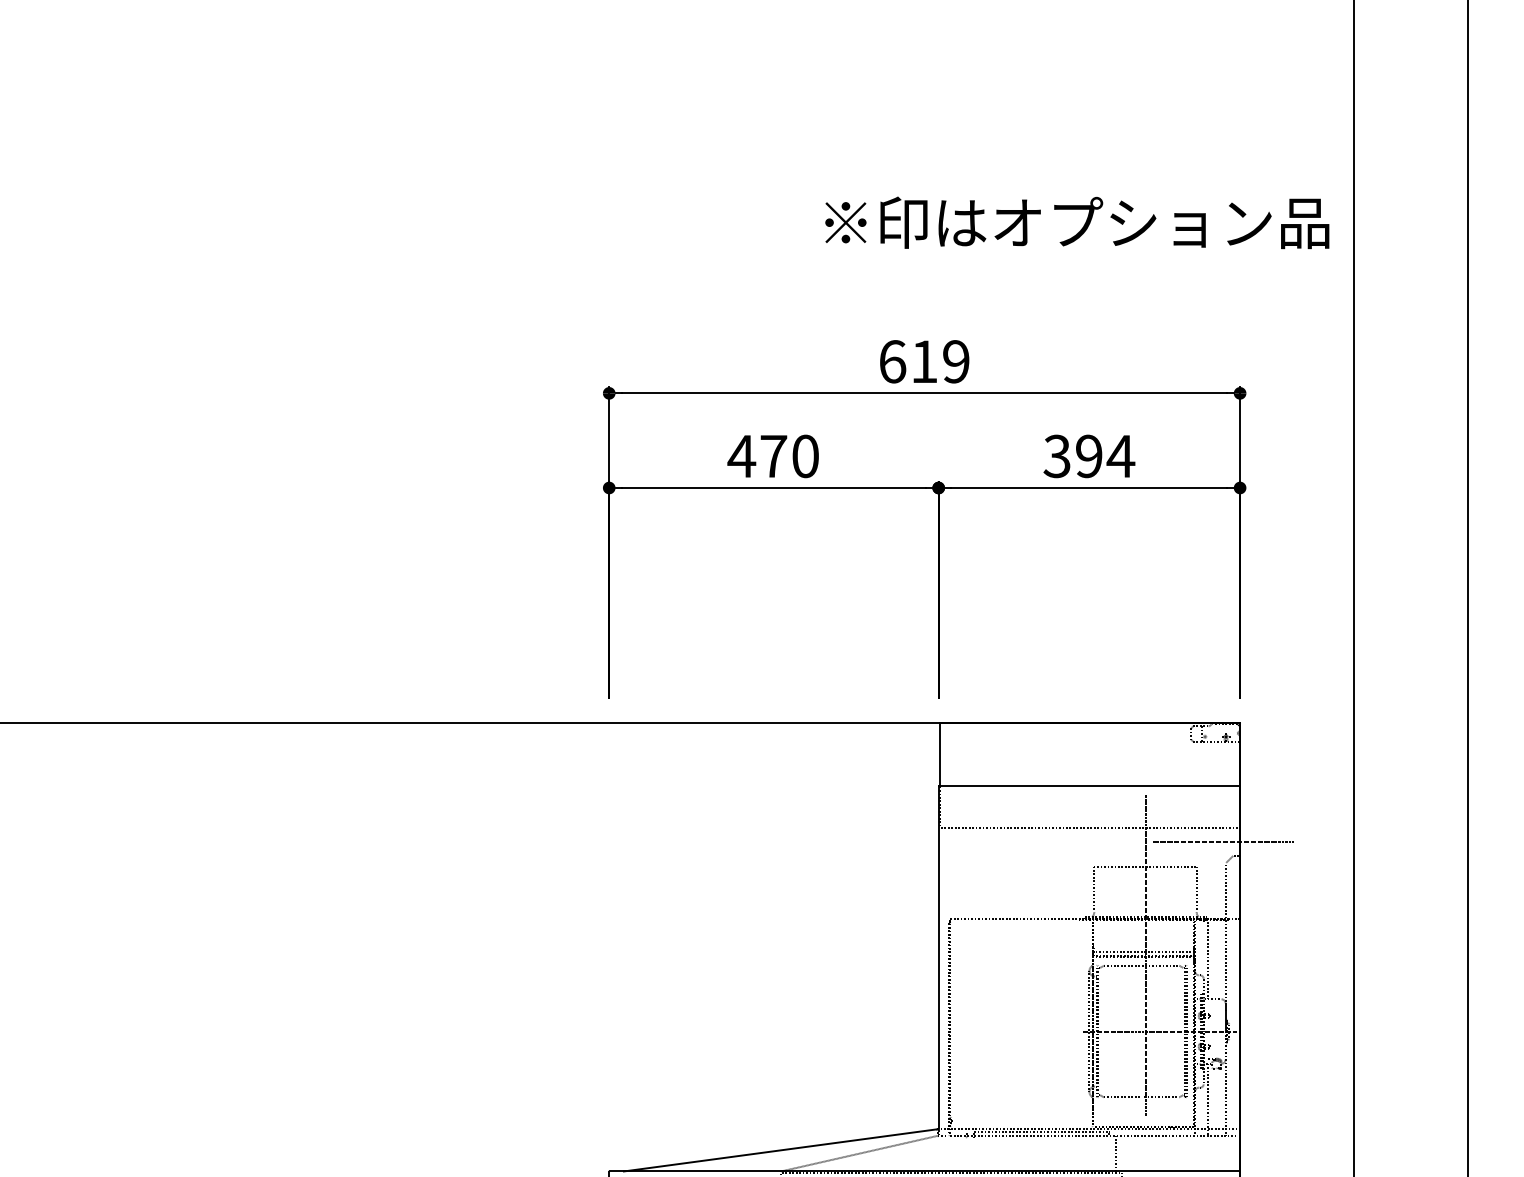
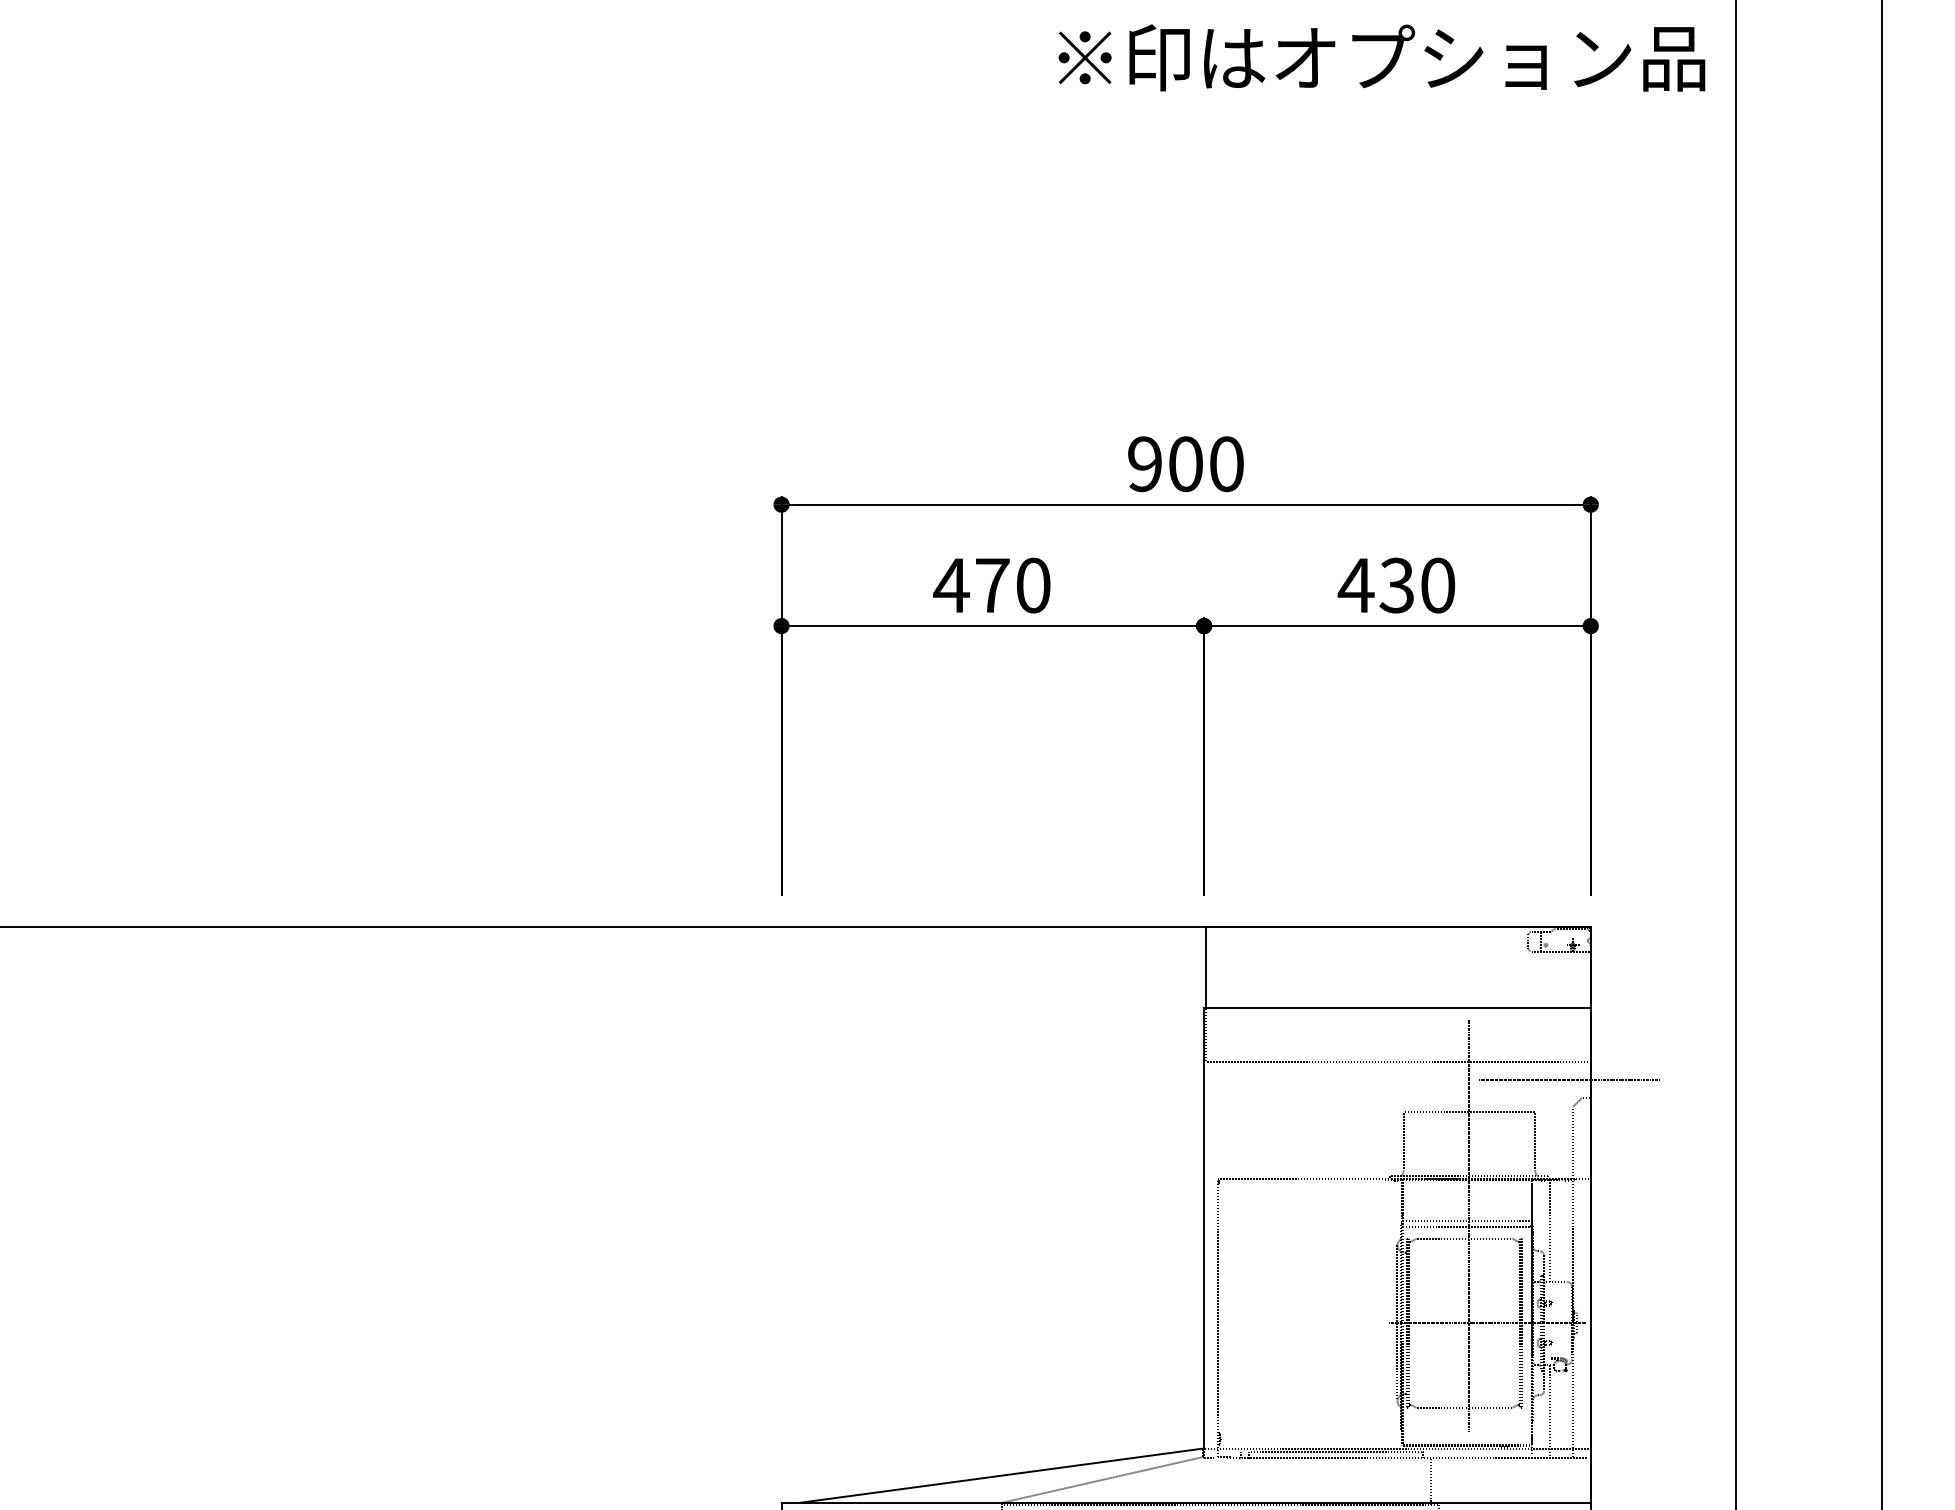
text: (1076, 222) -> (1381, 57), moved
text: (924, 362) -> (1185, 464), 619 -> 900
text: (1088, 456) -> (1396, 585), 394 -> 430

